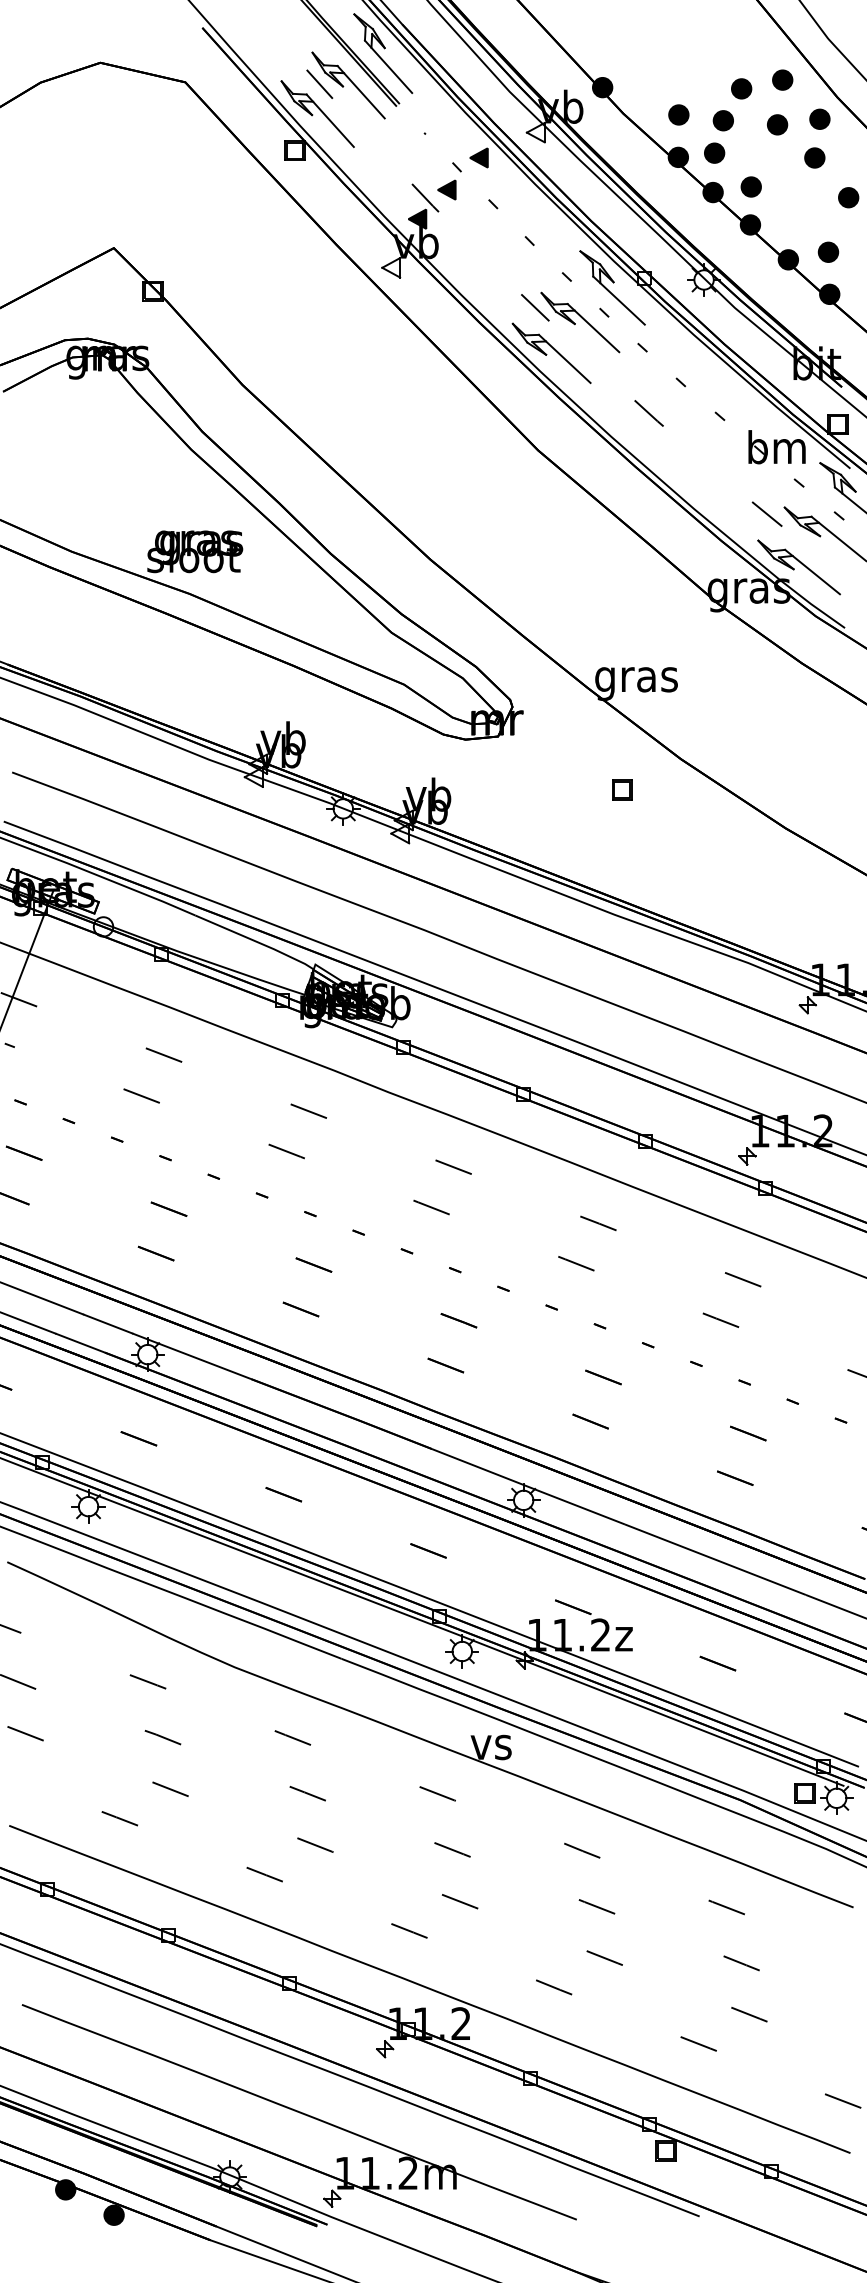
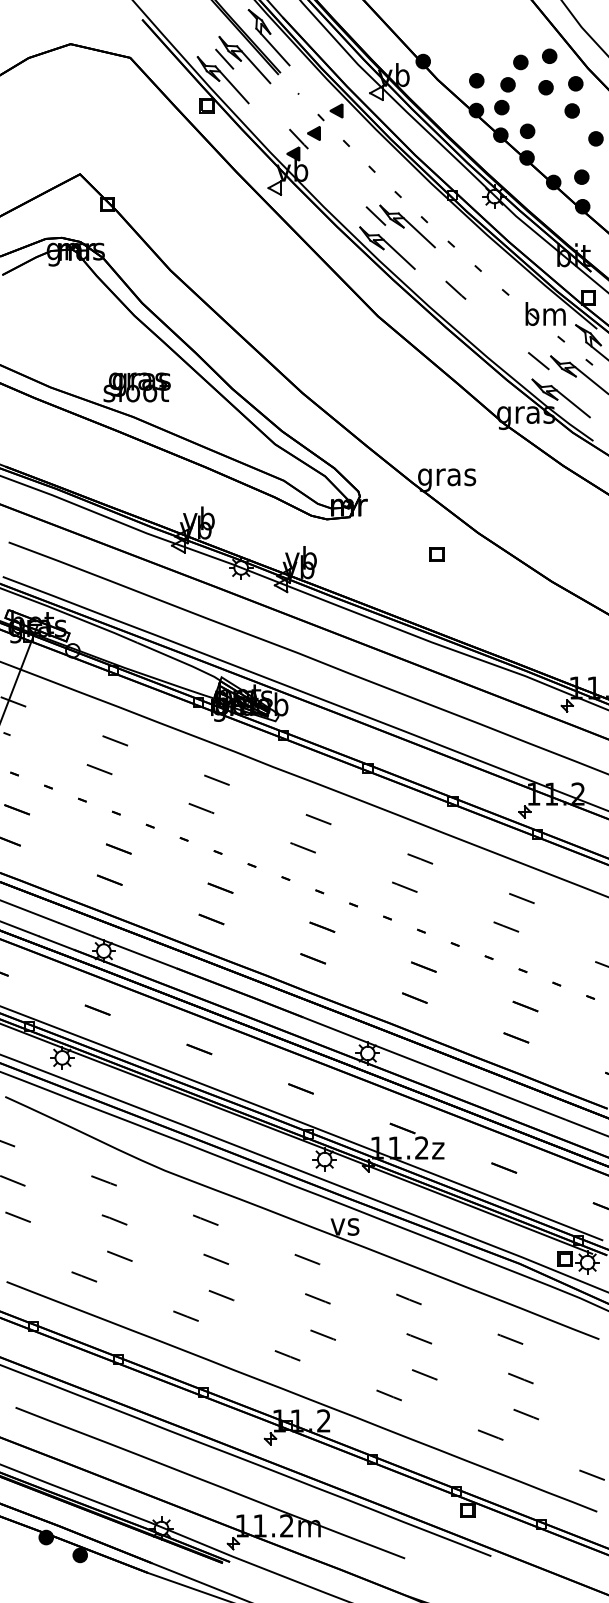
part: (612, 287) -> (430, 201), removed

